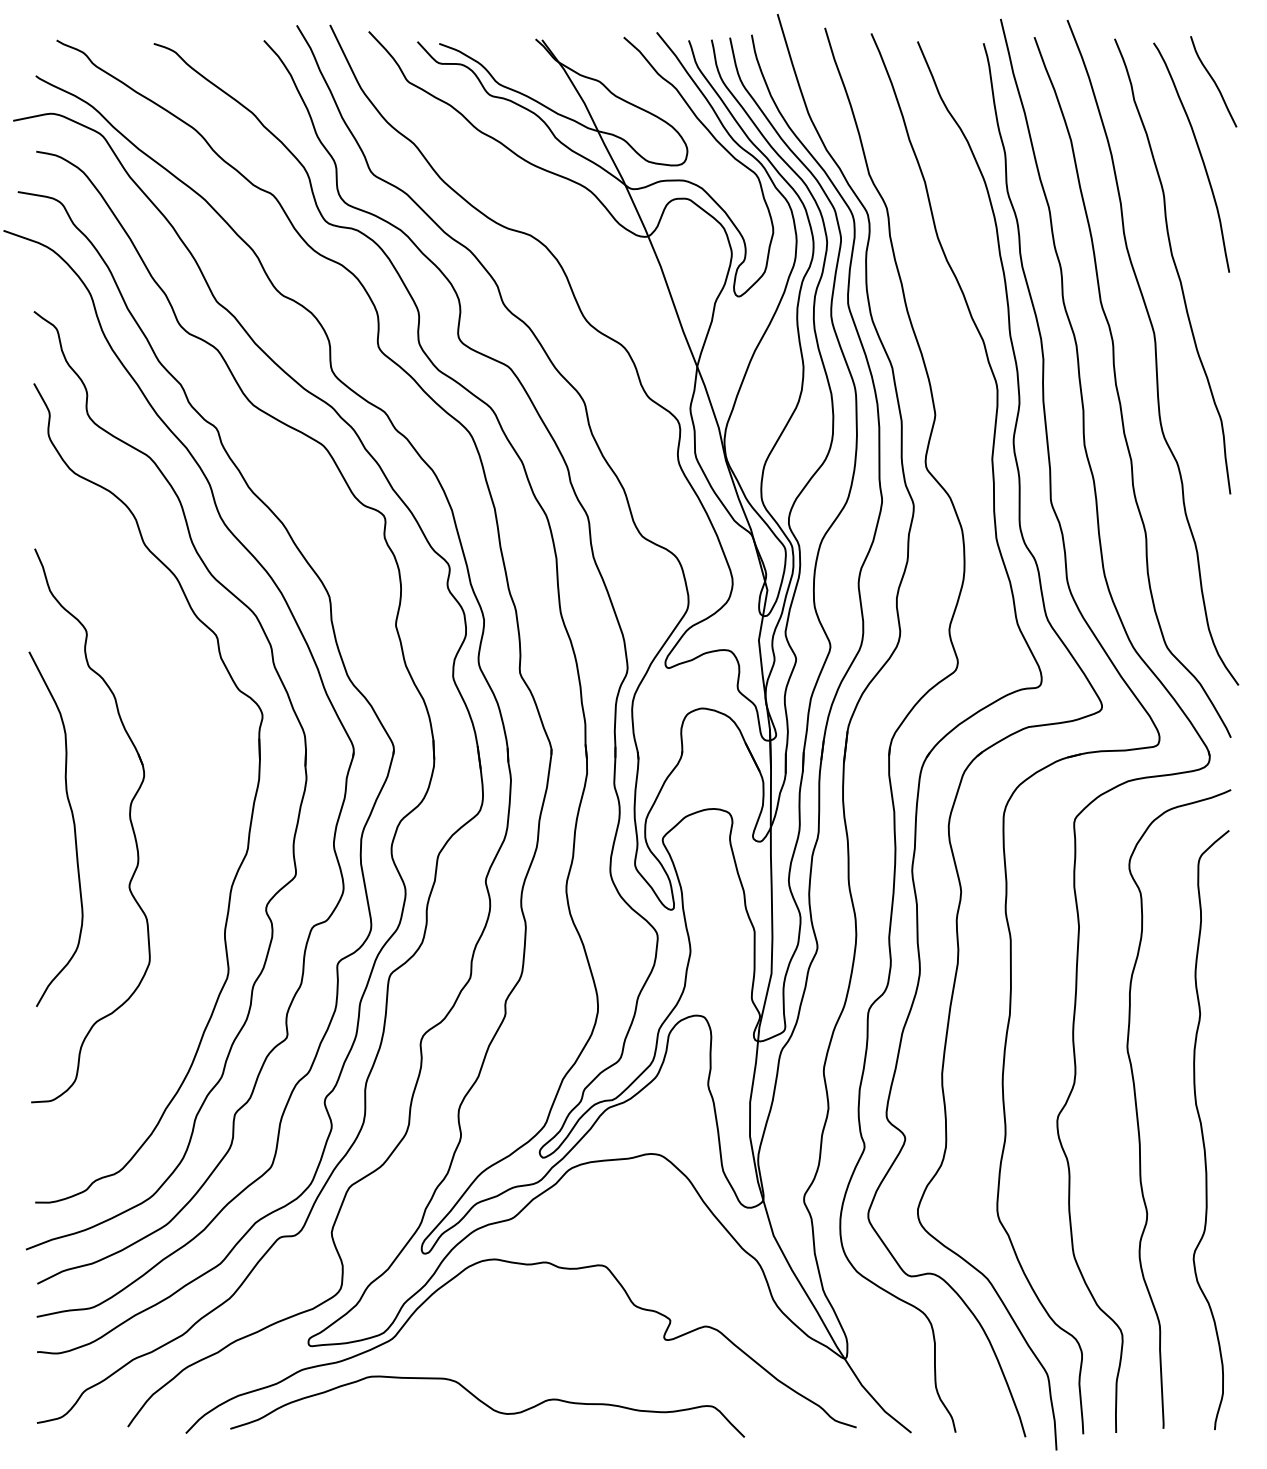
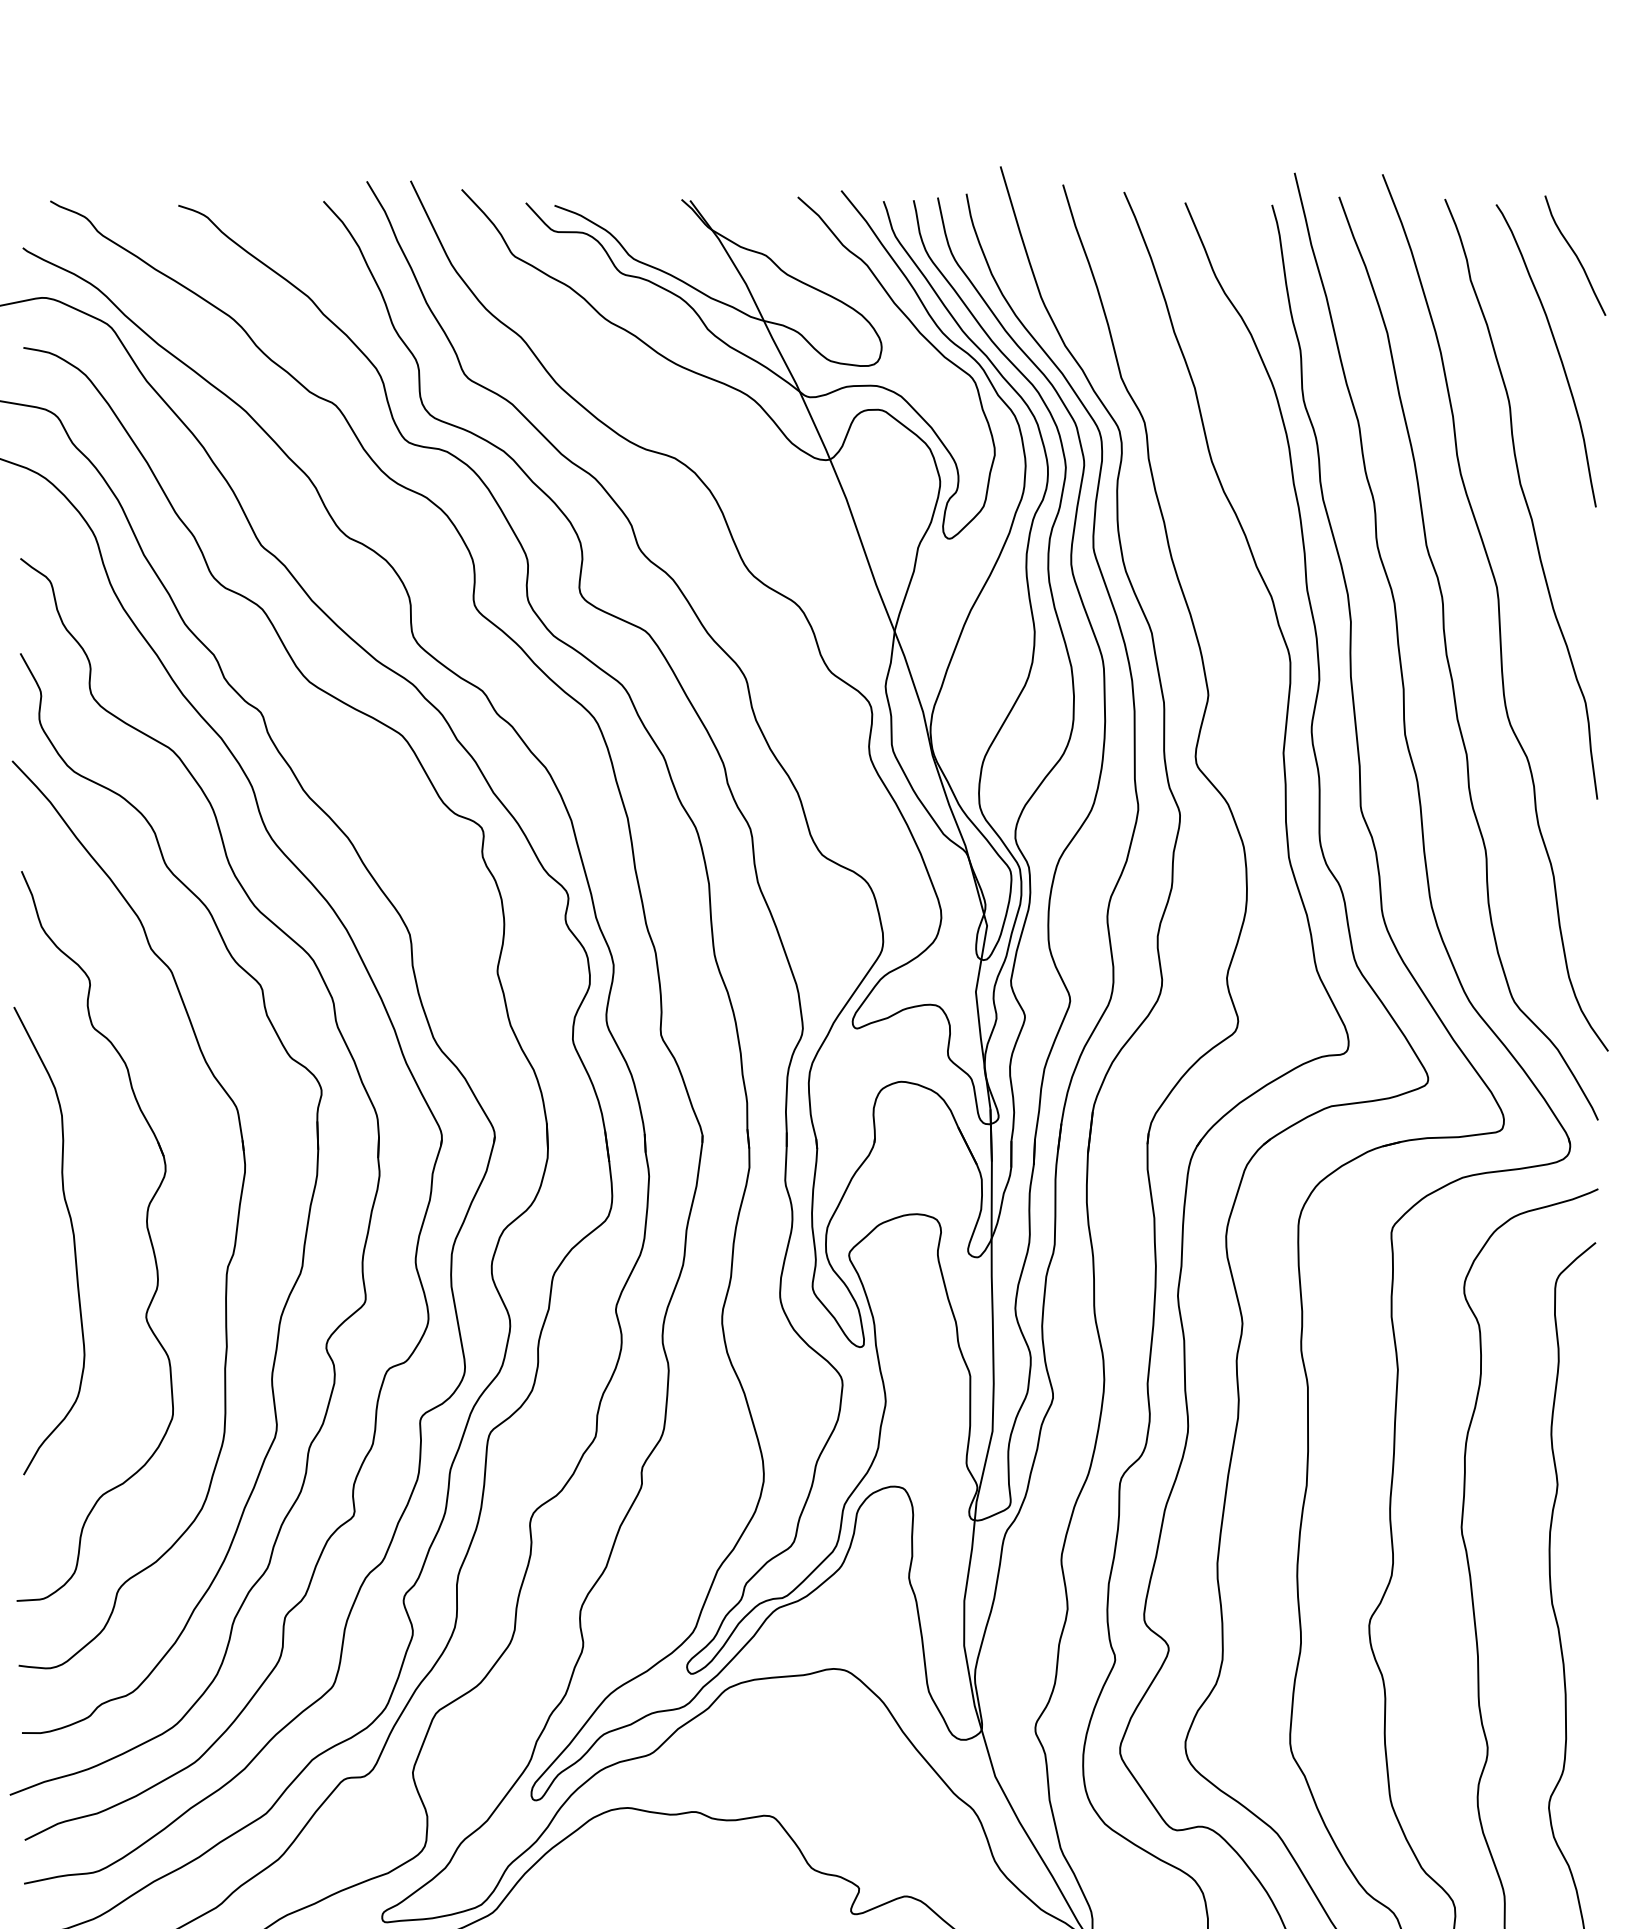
part: (197, 816) -> (235, 1224), added

